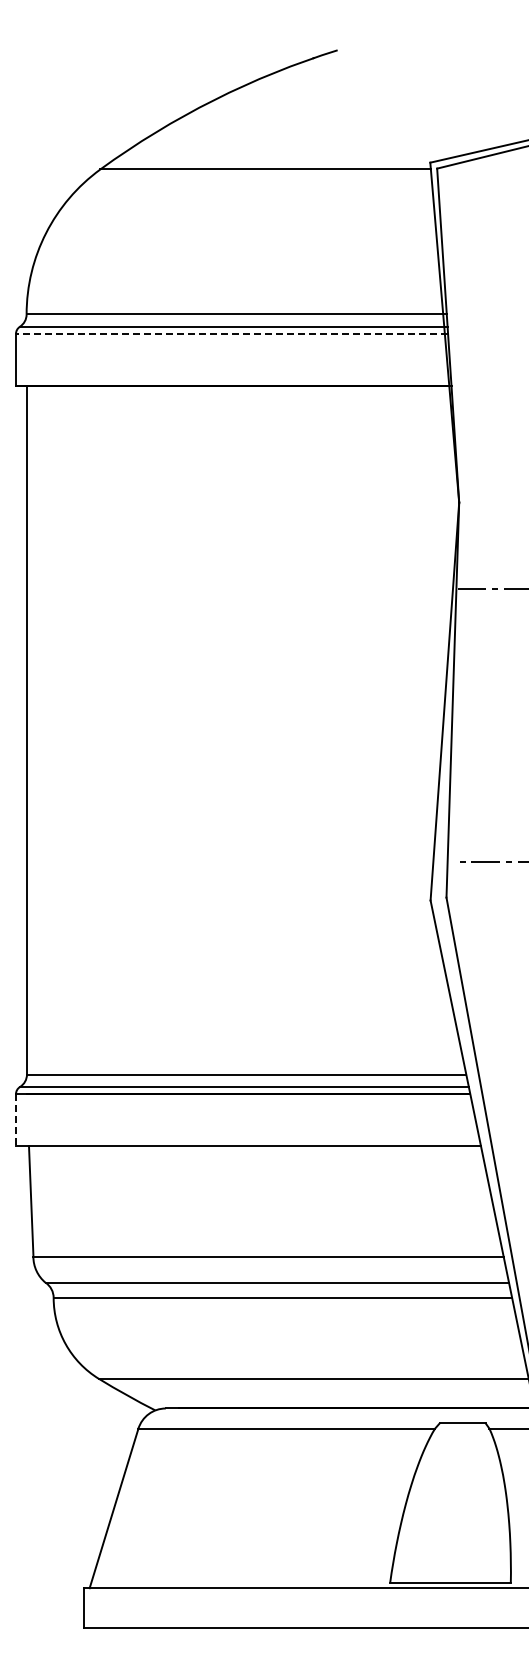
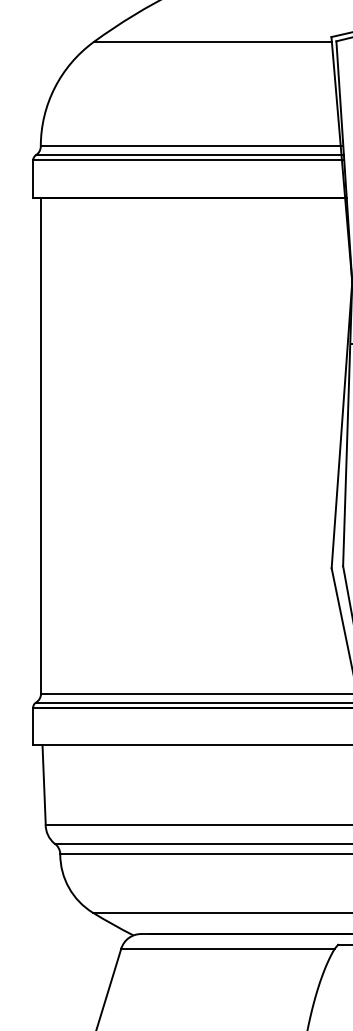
line: (231, 333) -> (188, 160), dashed -> solid
line: (16, 1120) -> (33, 726), dashed -> solid

